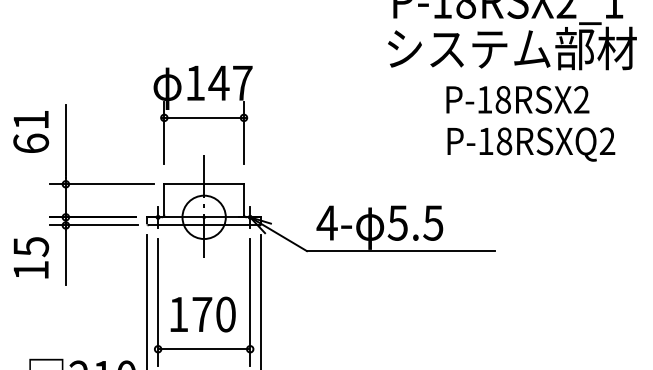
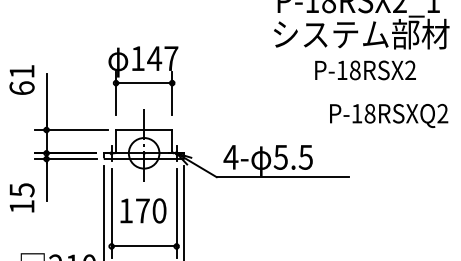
text: (30, 131) -> (21, 79), moved
text: (531, 143) -> (389, 115), moved
text: (30, 257) -> (21, 197), moved
text: (203, 313) -> (143, 210), moved

